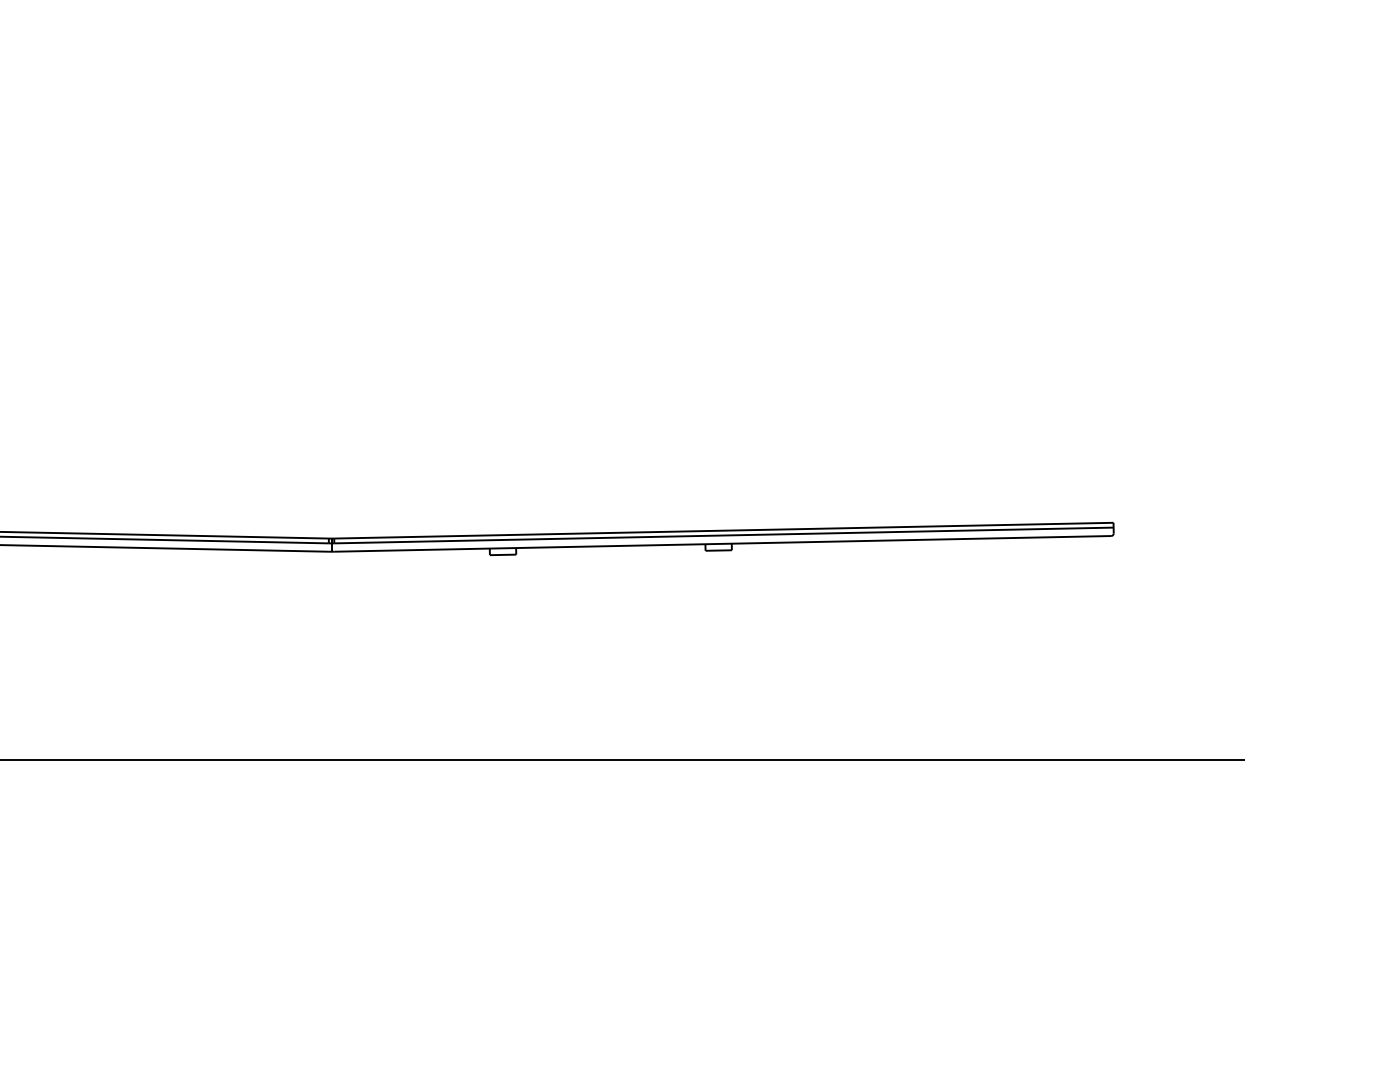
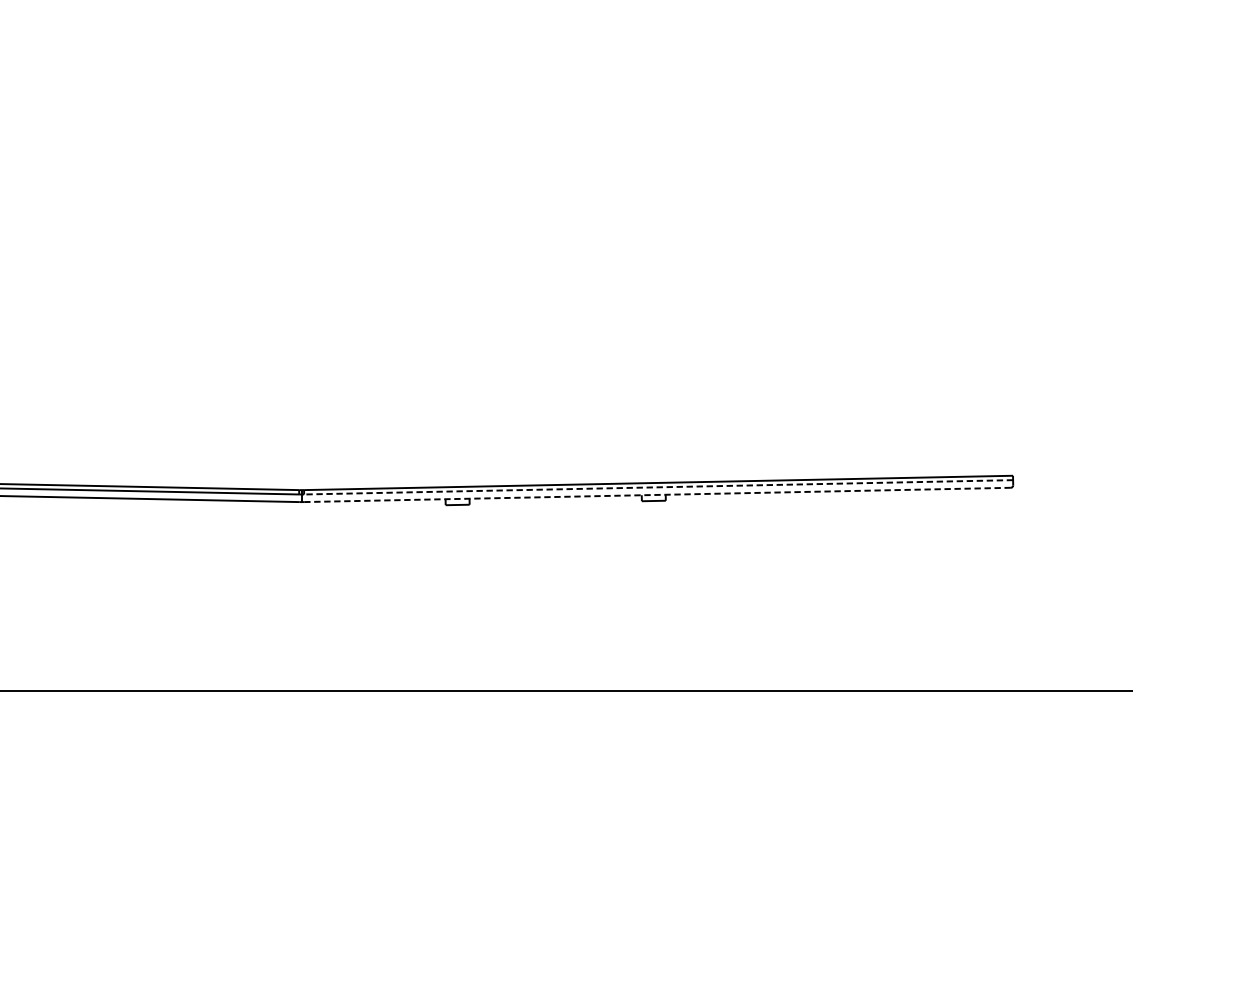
line: (723, 535) -> (658, 487), solid -> dashed
line: (722, 543) -> (657, 494), solid -> dashed

